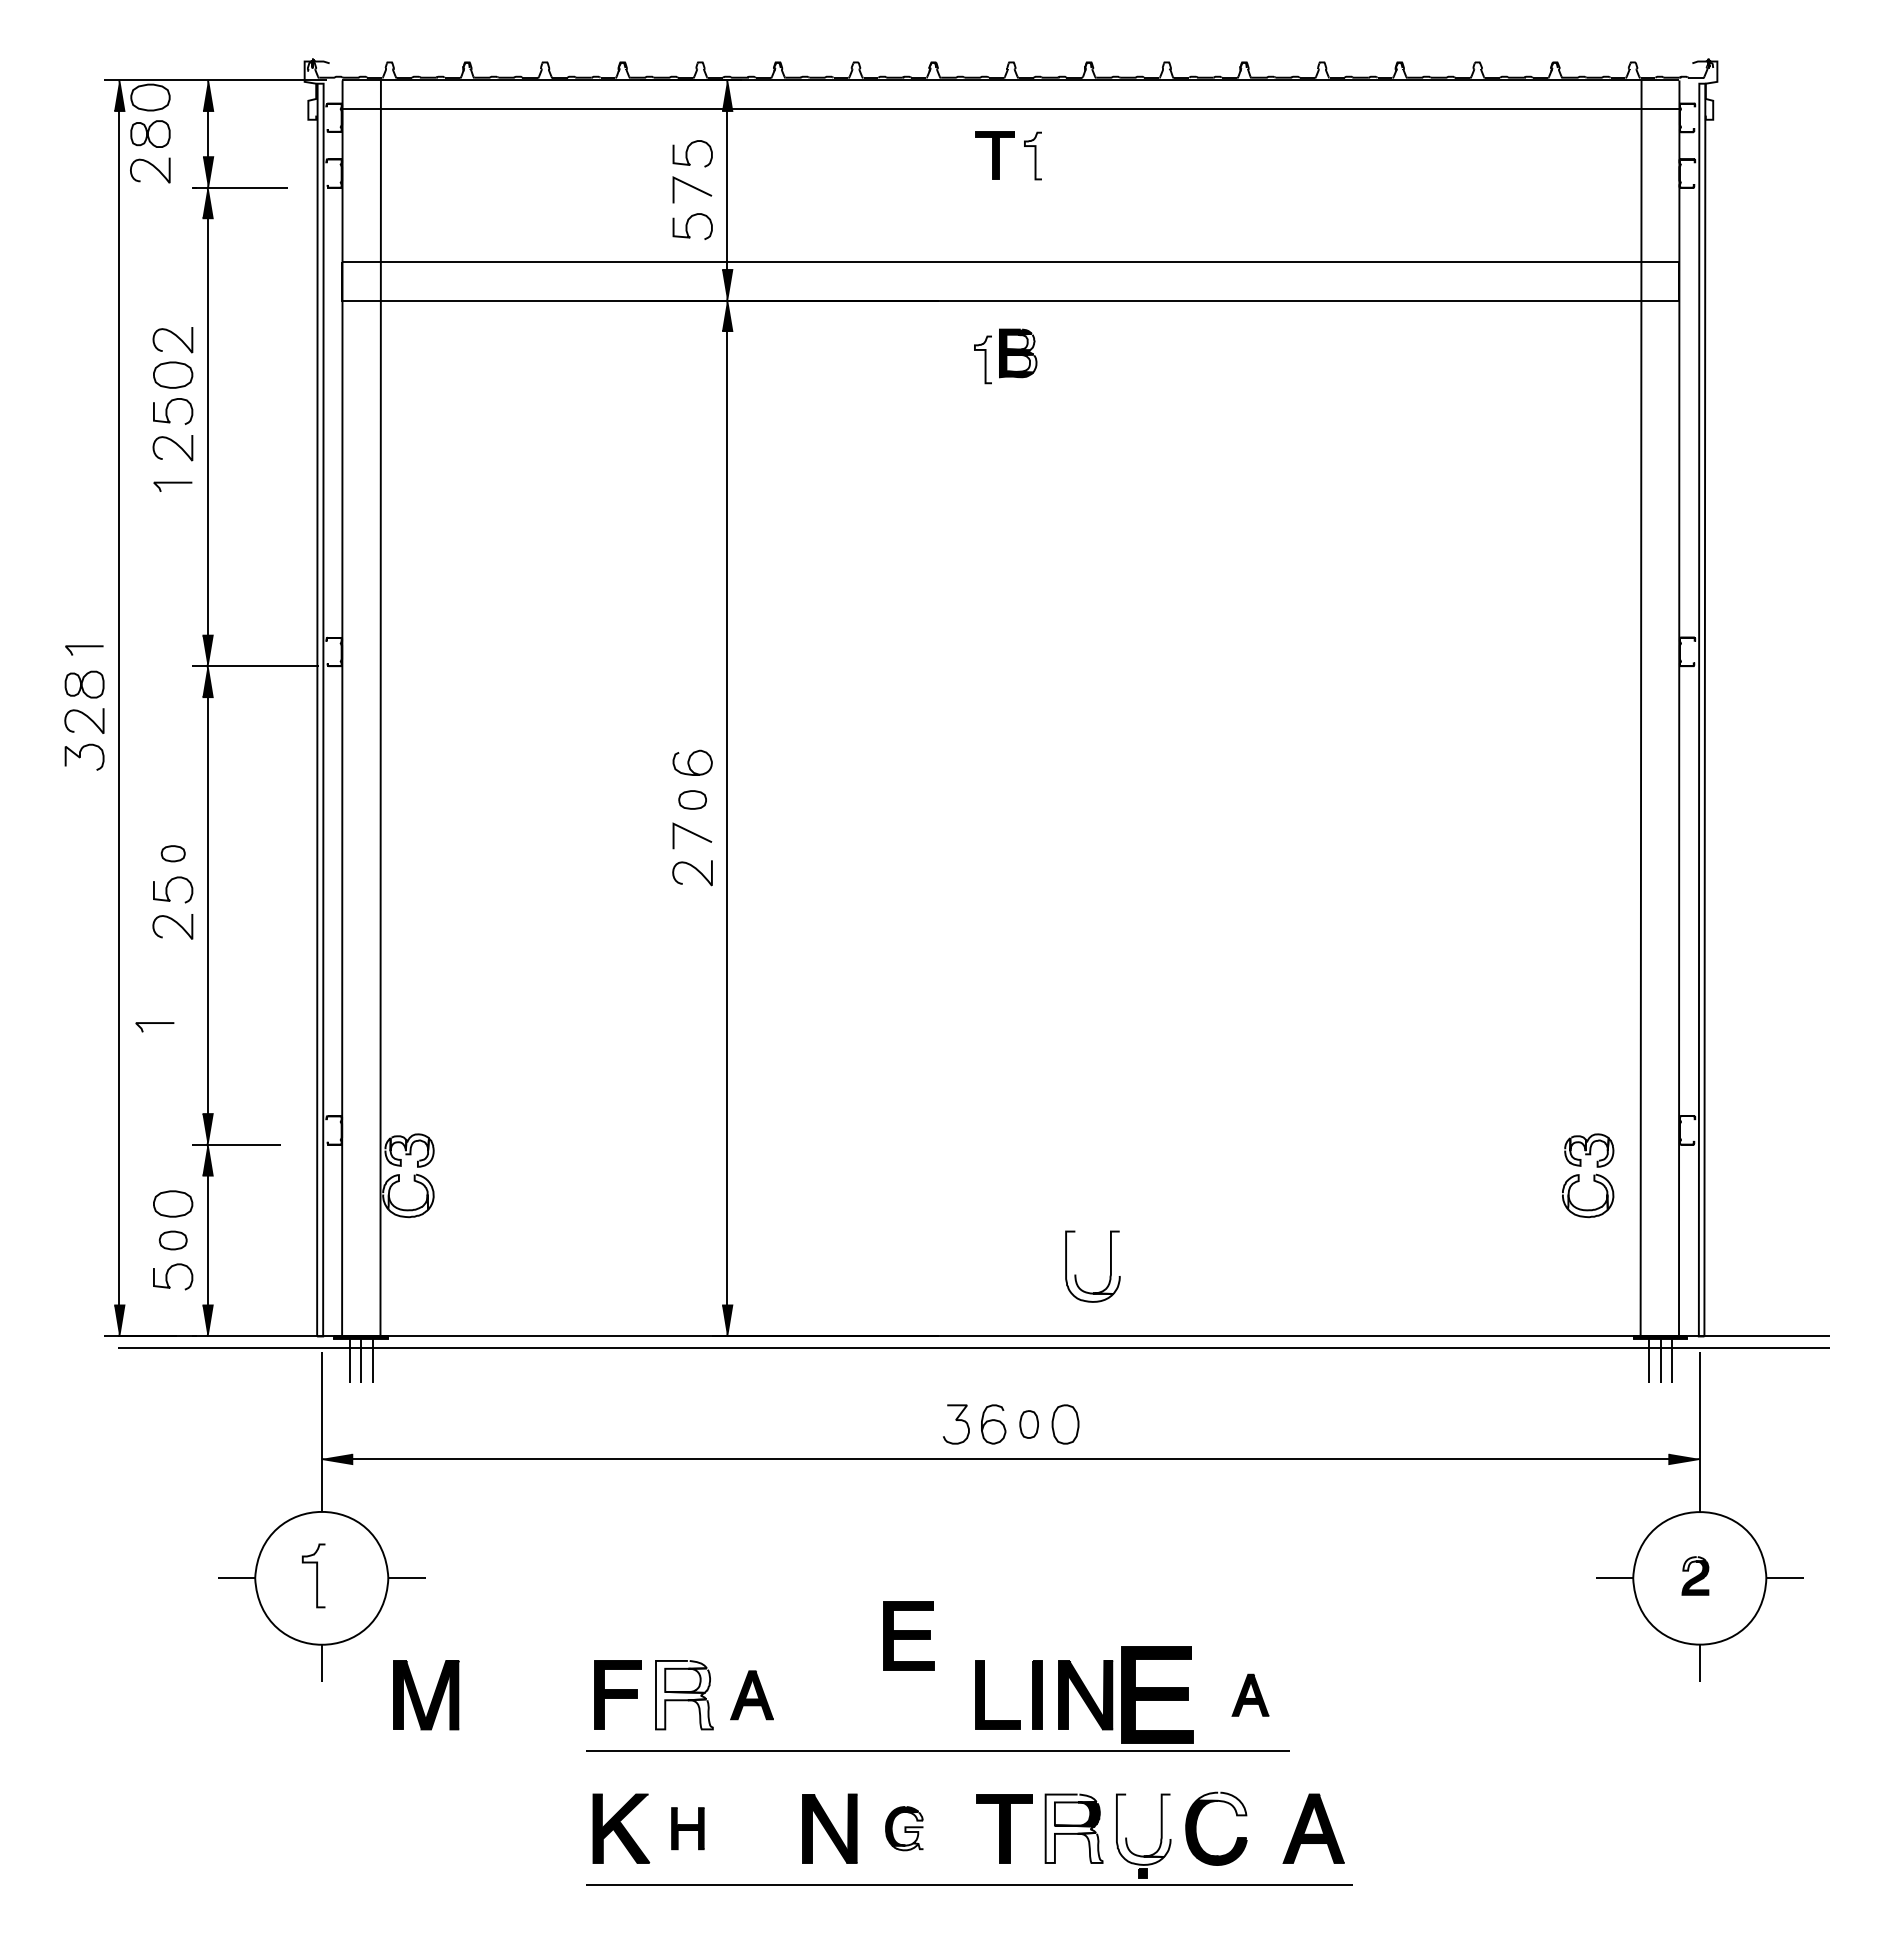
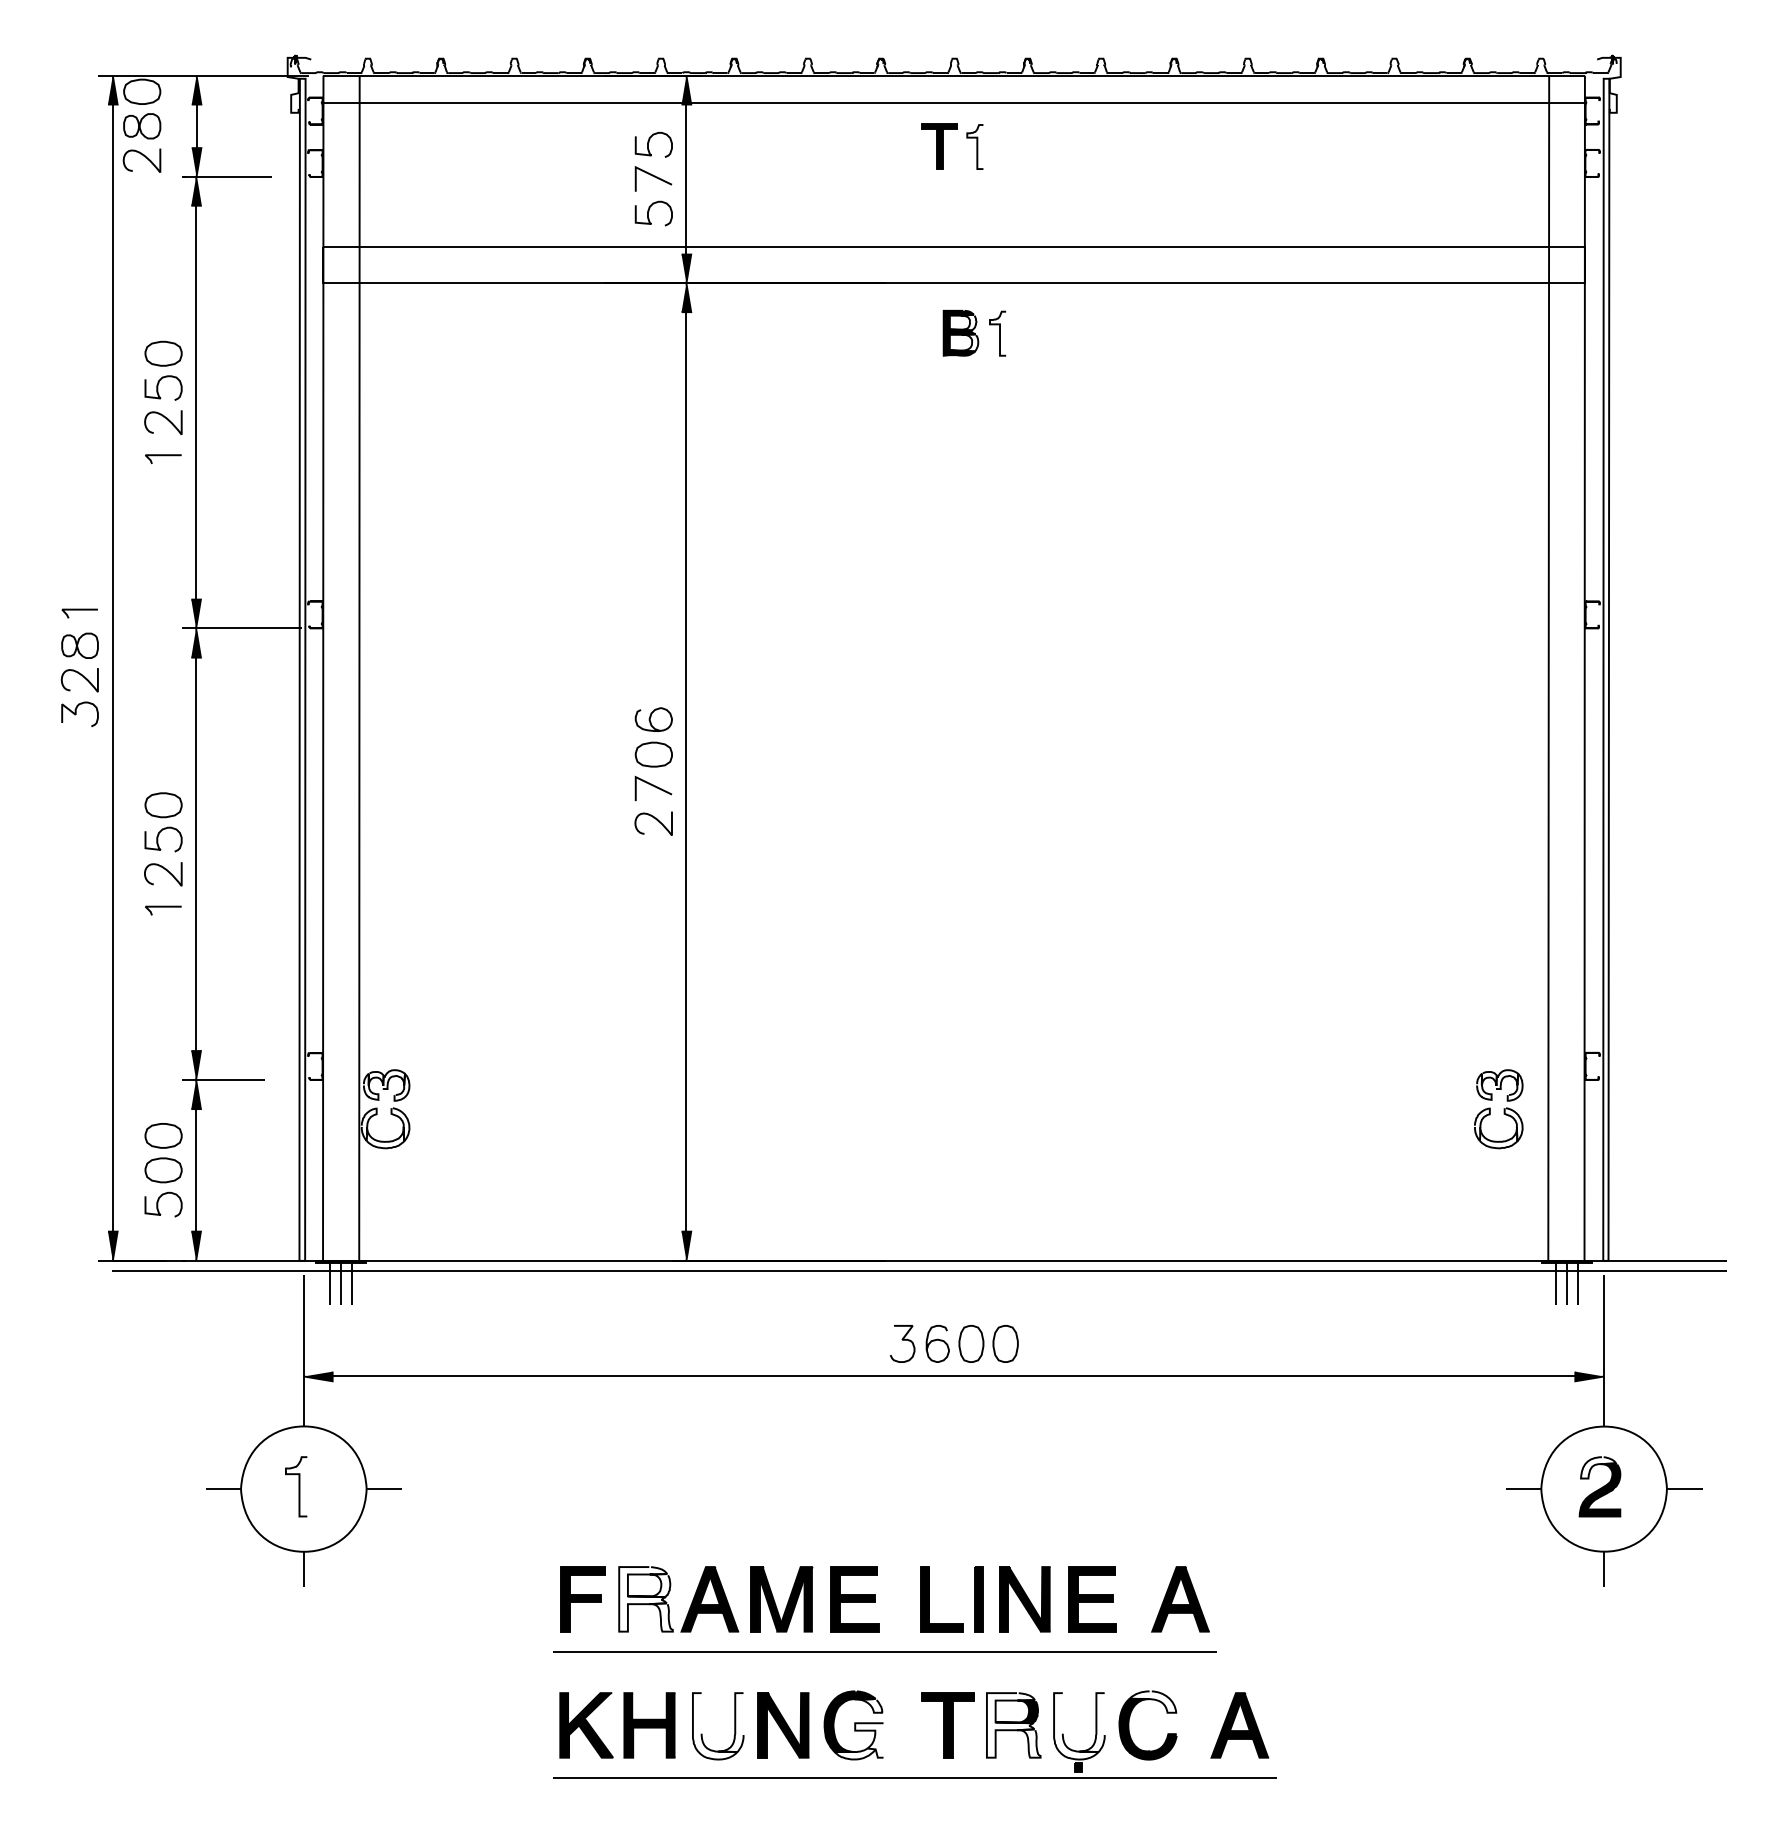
curve: (175, 336) -> (165, 317), removed
curve: (984, 359) -> (999, 333), moved
part: (692, 799) -> (653, 754), size x1.43
part: (173, 853) -> (163, 805), size x1.67
line: (154, 1023) -> (162, 907), moved
part: (173, 1240) -> (163, 1170), size x1.43
part: (1076, 1274) -> (702, 1733), moved
part: (1028, 1424) -> (970, 1343), size x1.43
part: (1695, 1575) -> (1600, 1486), size x1.67
part: (908, 1635) -> (854, 1598), moved
part: (1157, 1694) -> (1092, 1598), size x0.71
part: (752, 1695) -> (710, 1599), size x1.43
part: (1250, 1695) -> (1180, 1599), size x1.67
part: (432, 1697) -> (787, 1601), moved
part: (687, 1828) -> (648, 1725), size x1.67
part: (904, 1828) -> (853, 1725), size x1.67

